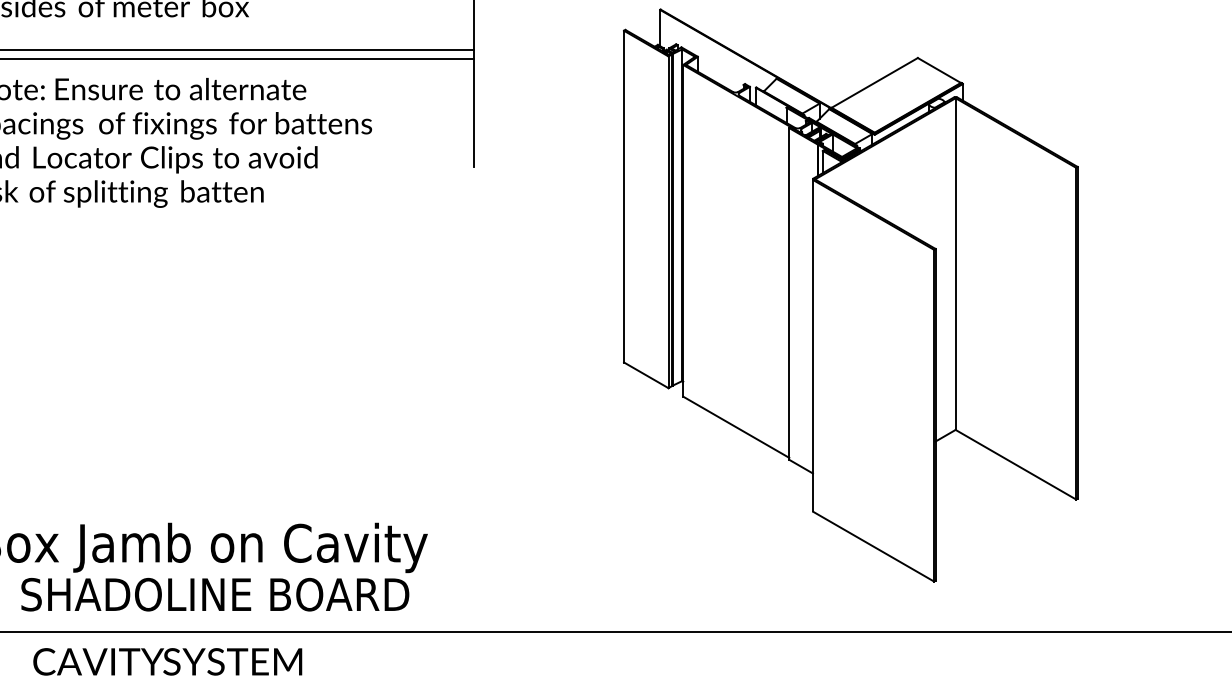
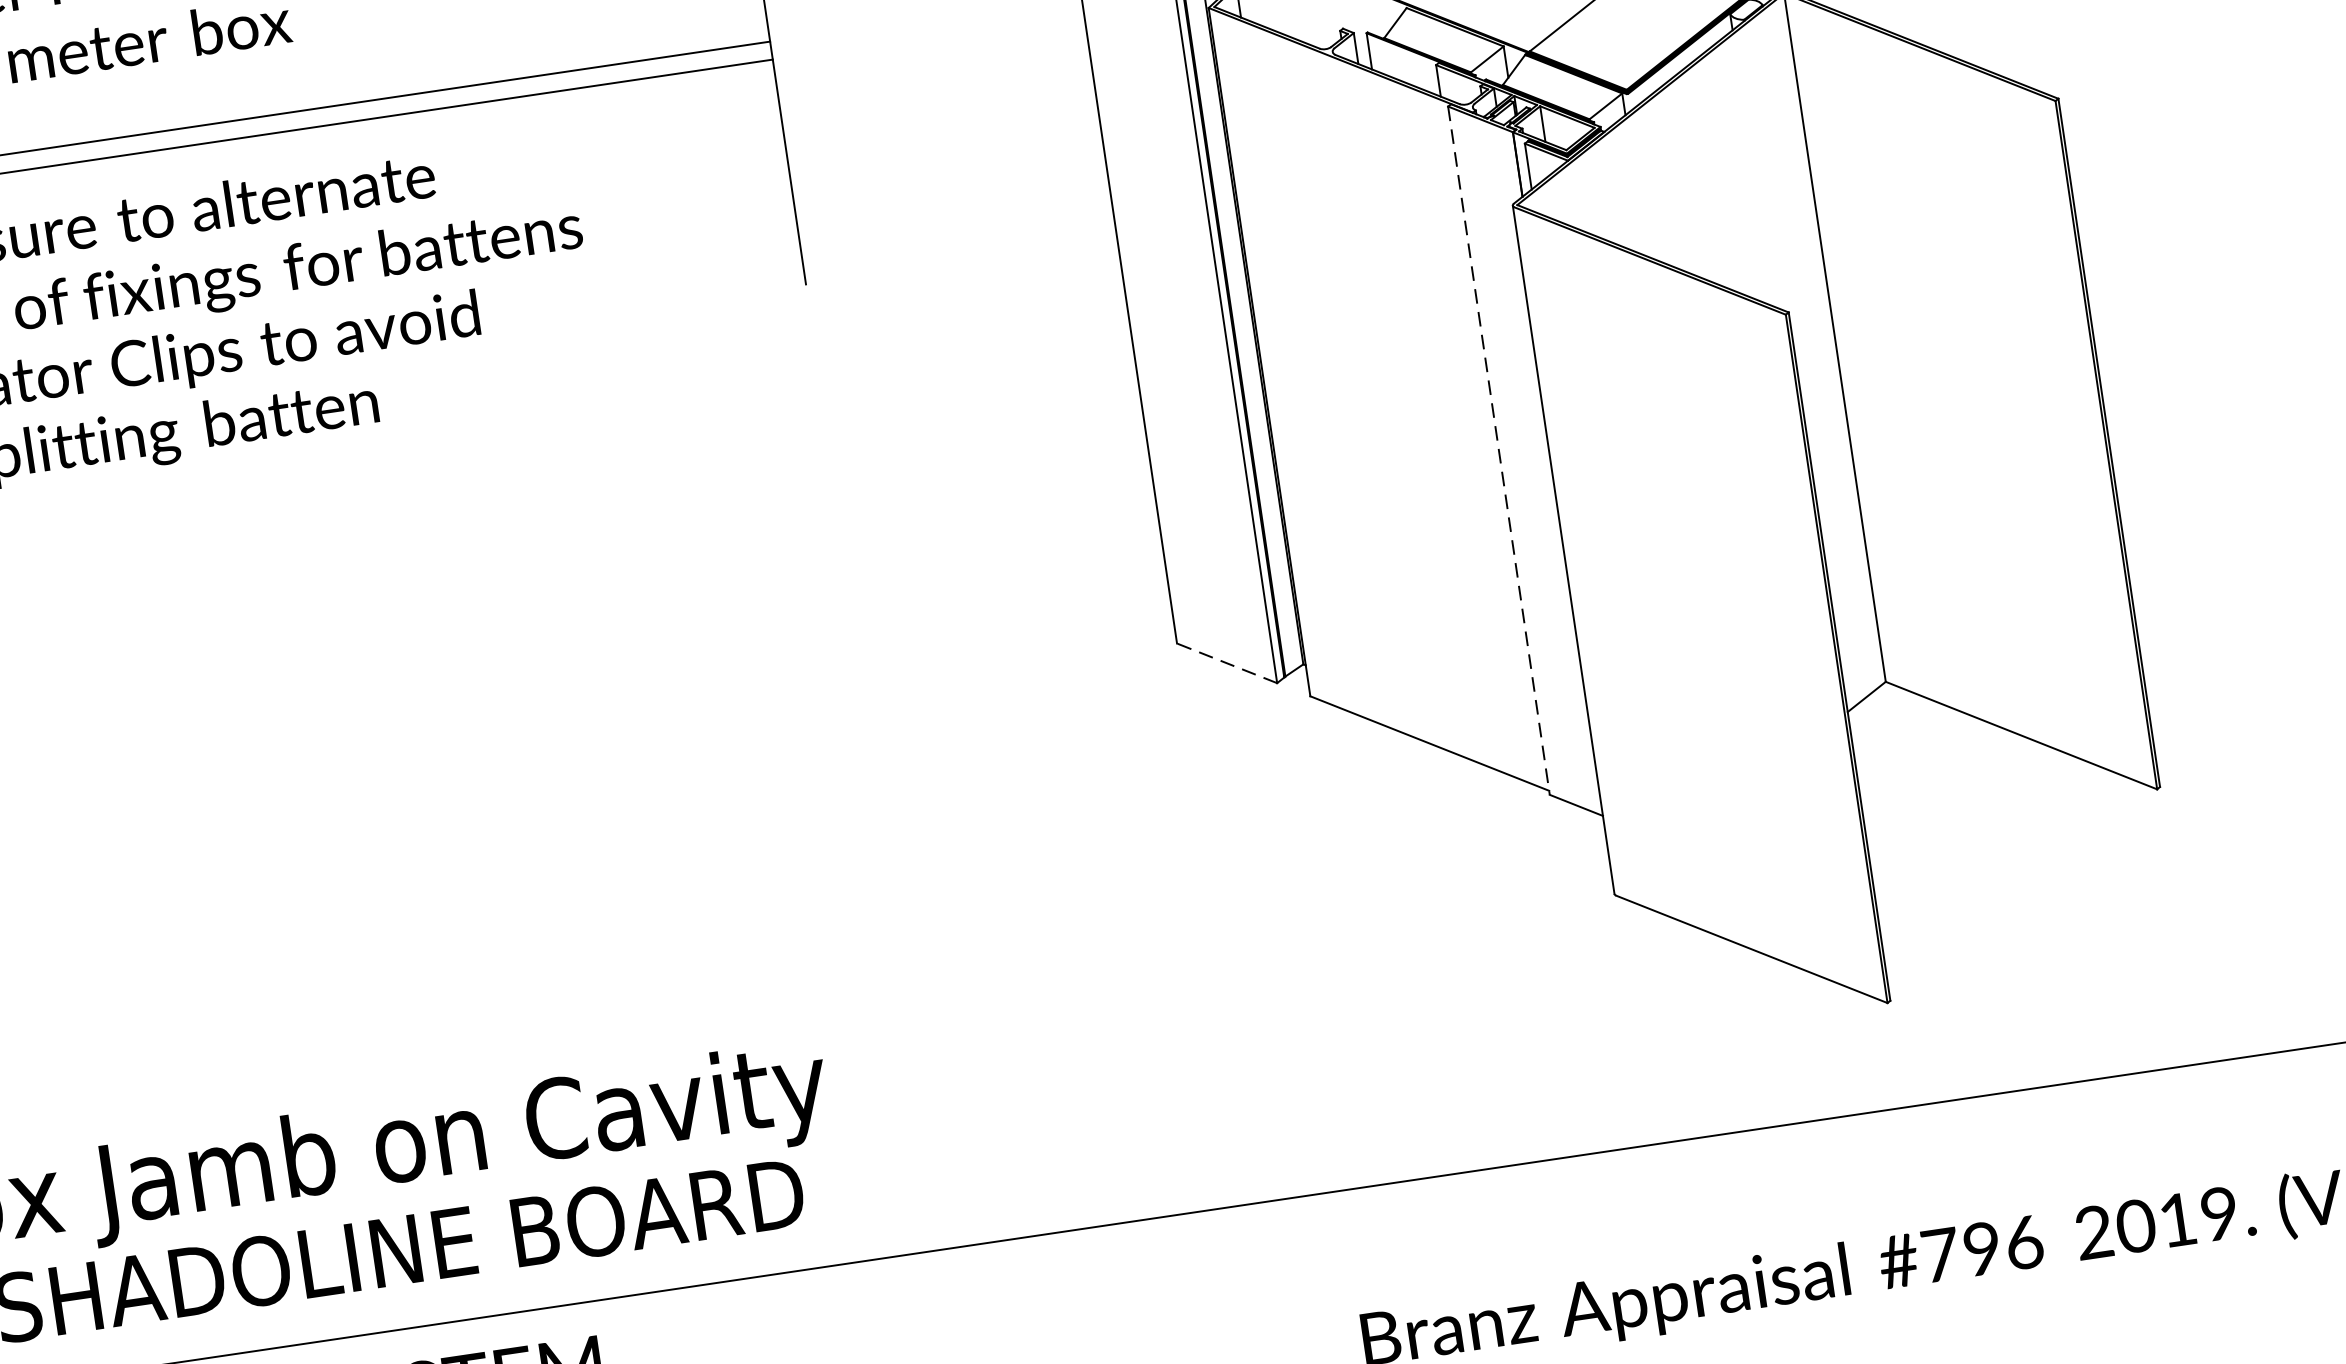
line: (789, 293) -> (1499, 449), solid -> dashed
line: (646, 375) -> (1227, 663), solid -> dashed

